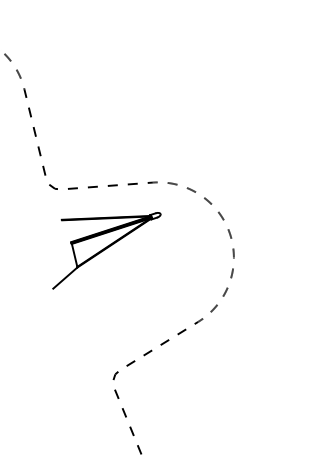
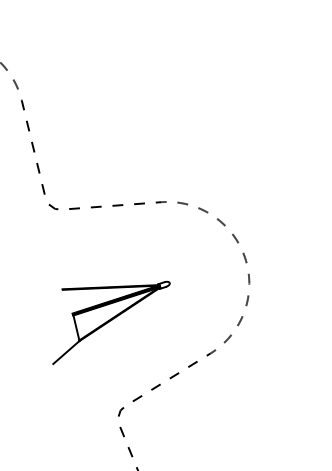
part: (106, 250) -> (111, 322), moved

